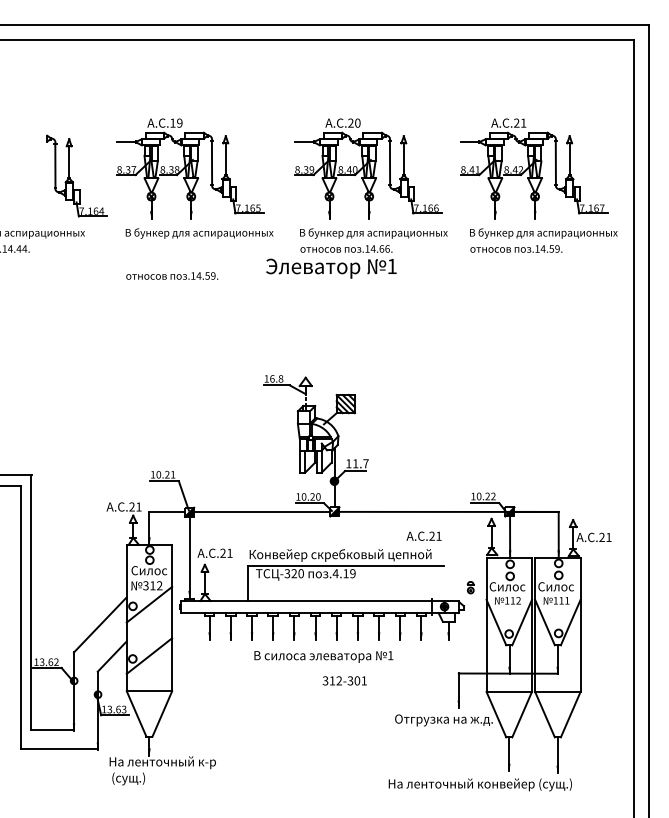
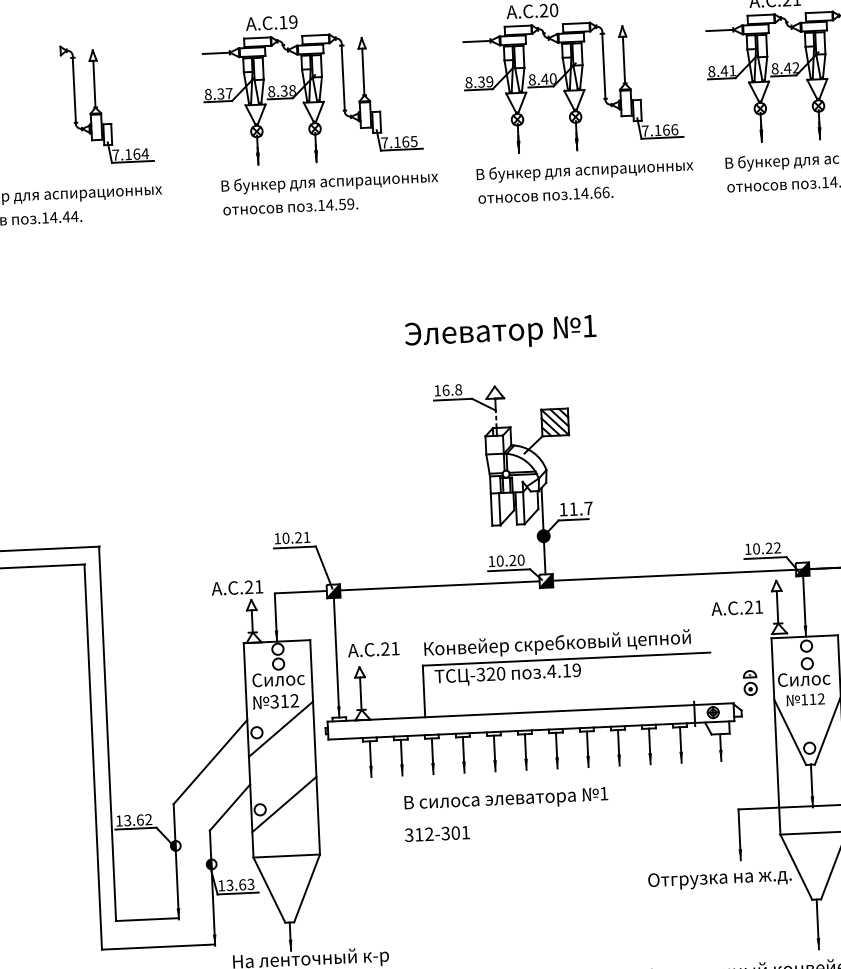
part: (70, 177) -> (97, 106), moved
text: (331, 268) -> (500, 333), moved
text: (172, 275) -> (291, 206), moved
text: (423, 535) -> (736, 607), moved
part: (470, 587) -> (749, 682), size x1.43
text: (323, 656) -> (505, 799), moved
text: (344, 680) -> (436, 833), moved

